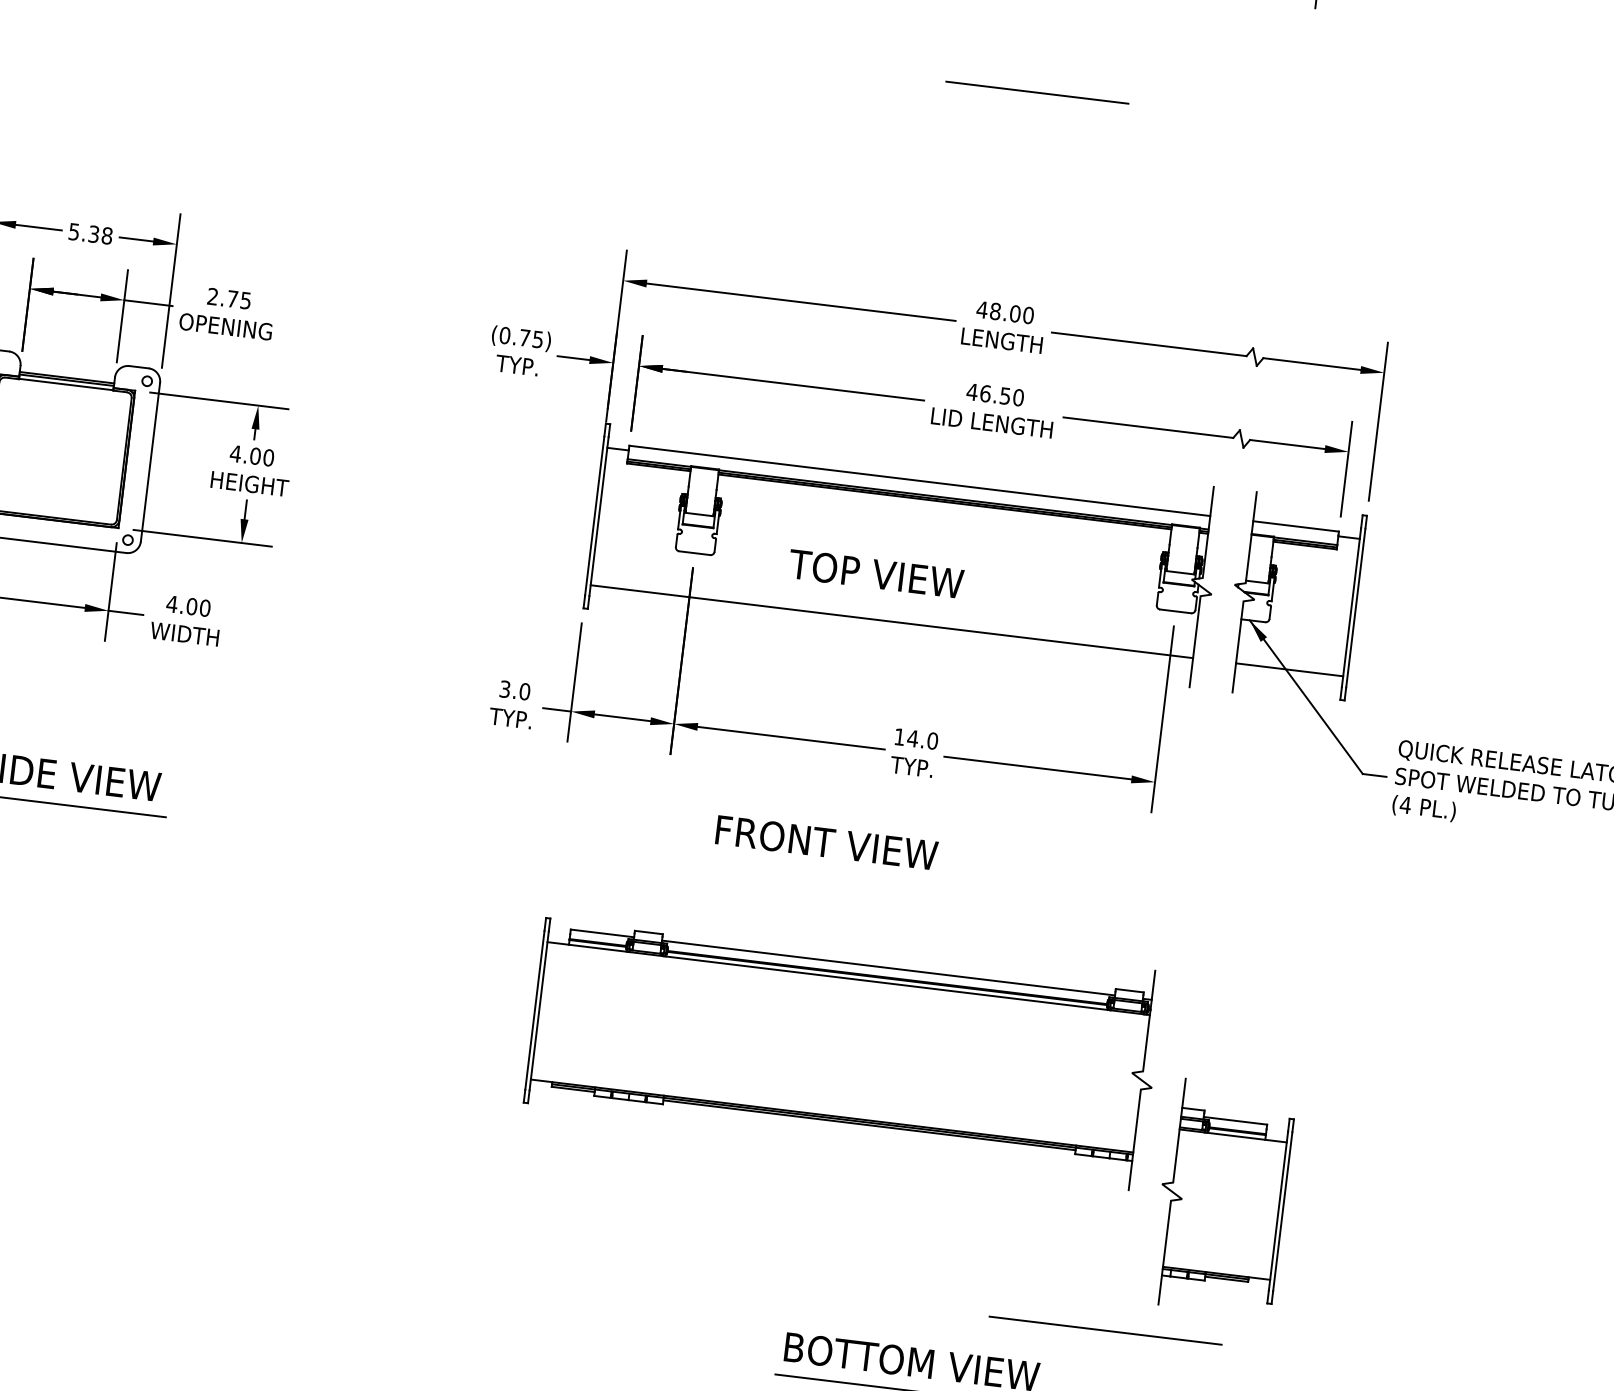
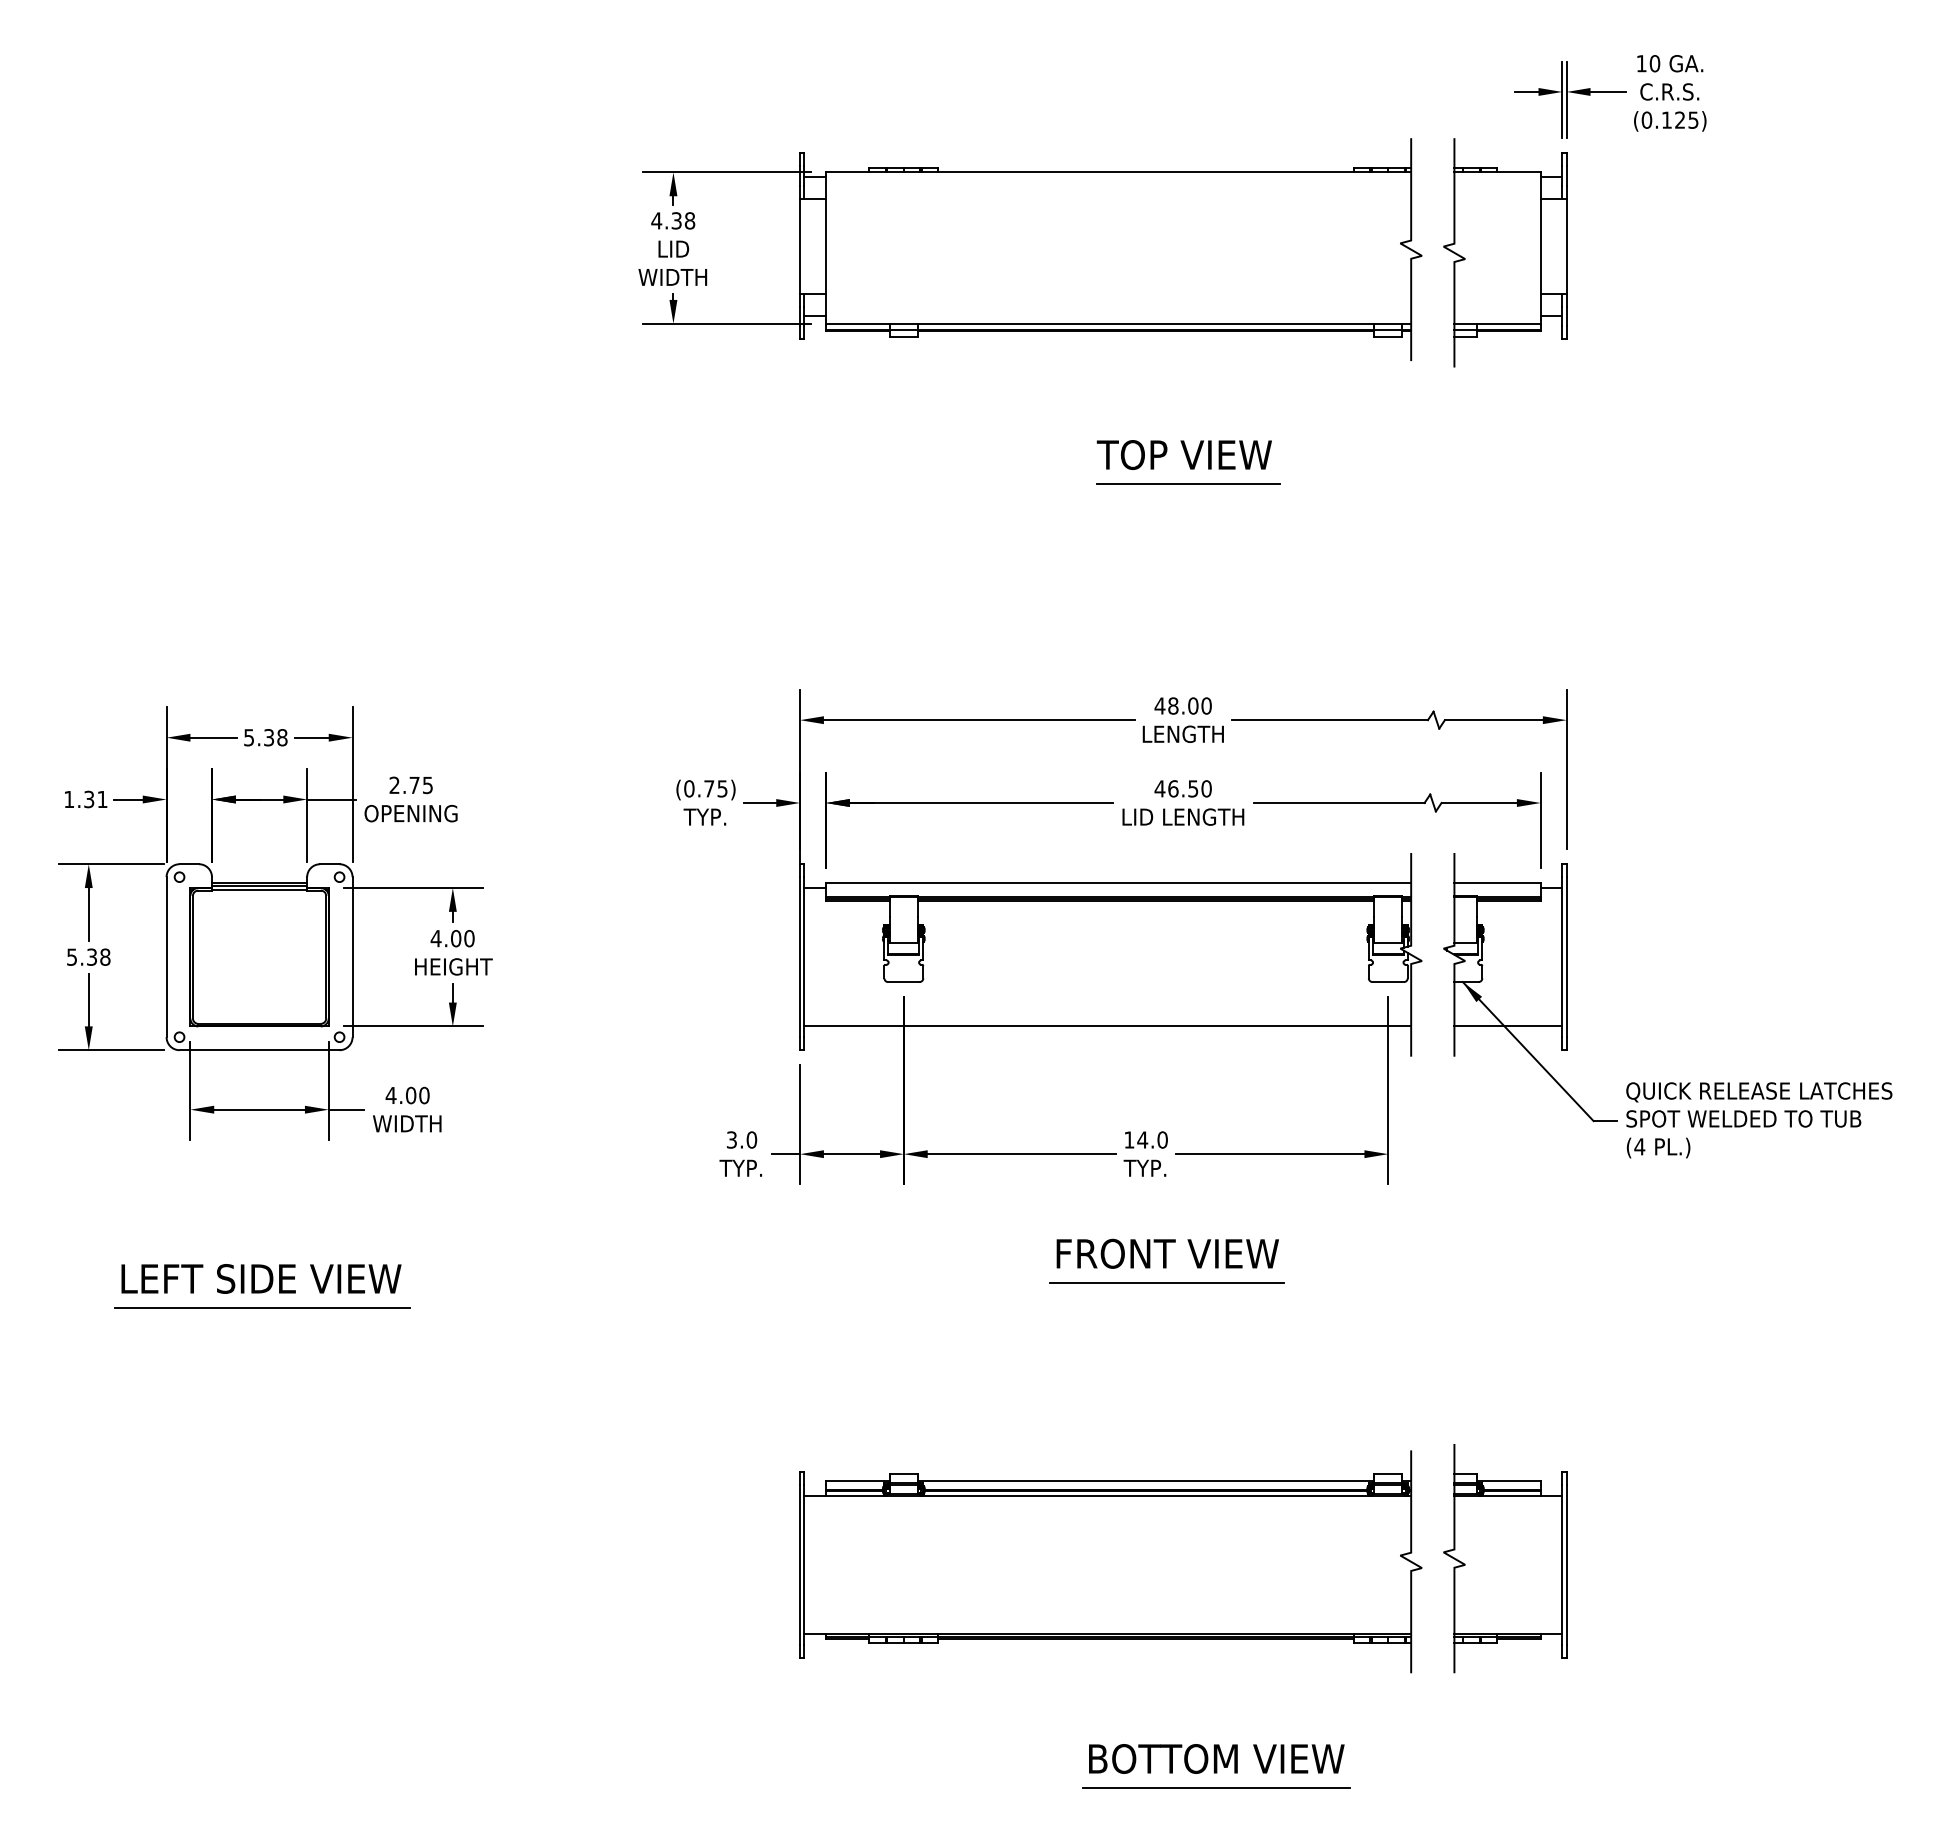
text: (875, 573) -> (1183, 454), moved
text: (826, 842) -> (1167, 1253), moved
part: (843, 1044) -> (1110, 1561), moved
line: (1105, 1330) -> (1166, 1282), moved

